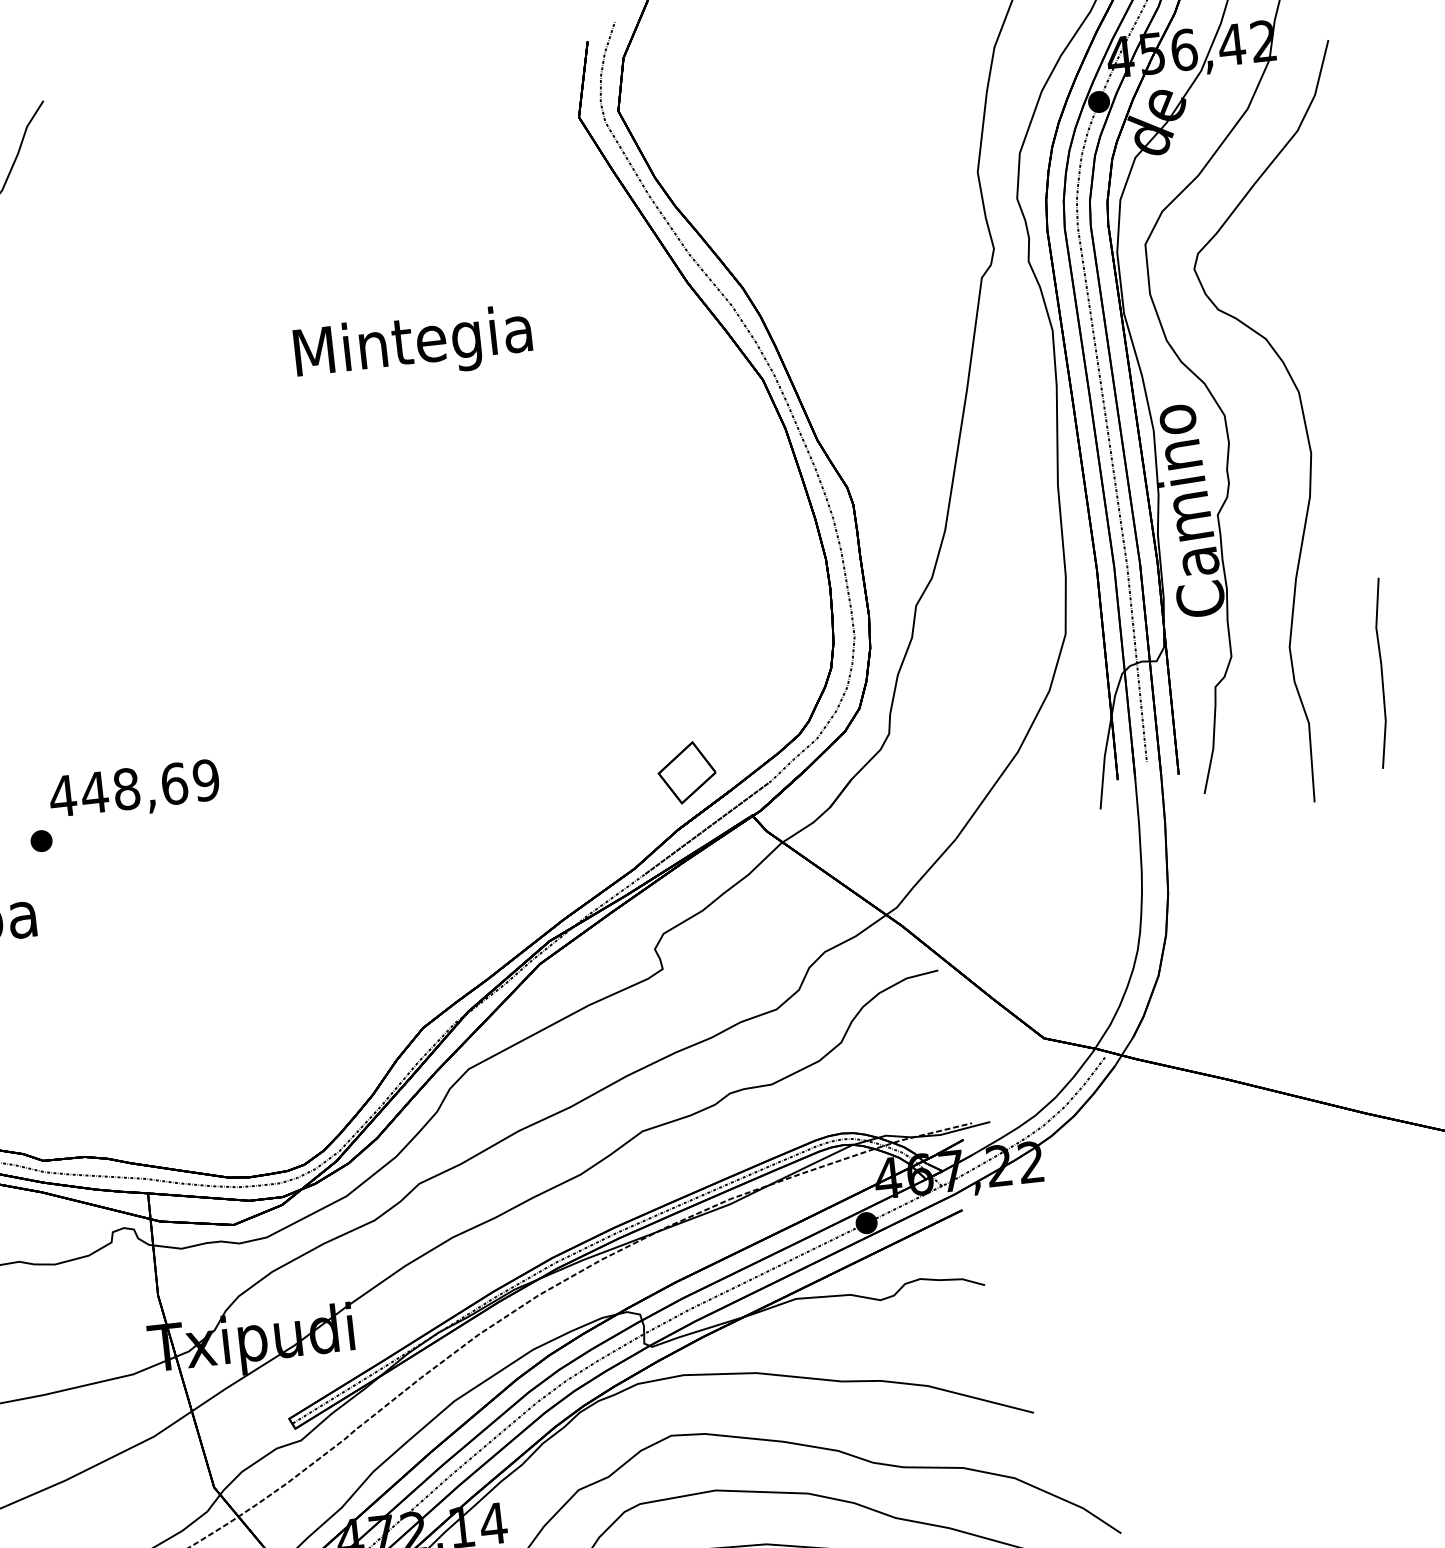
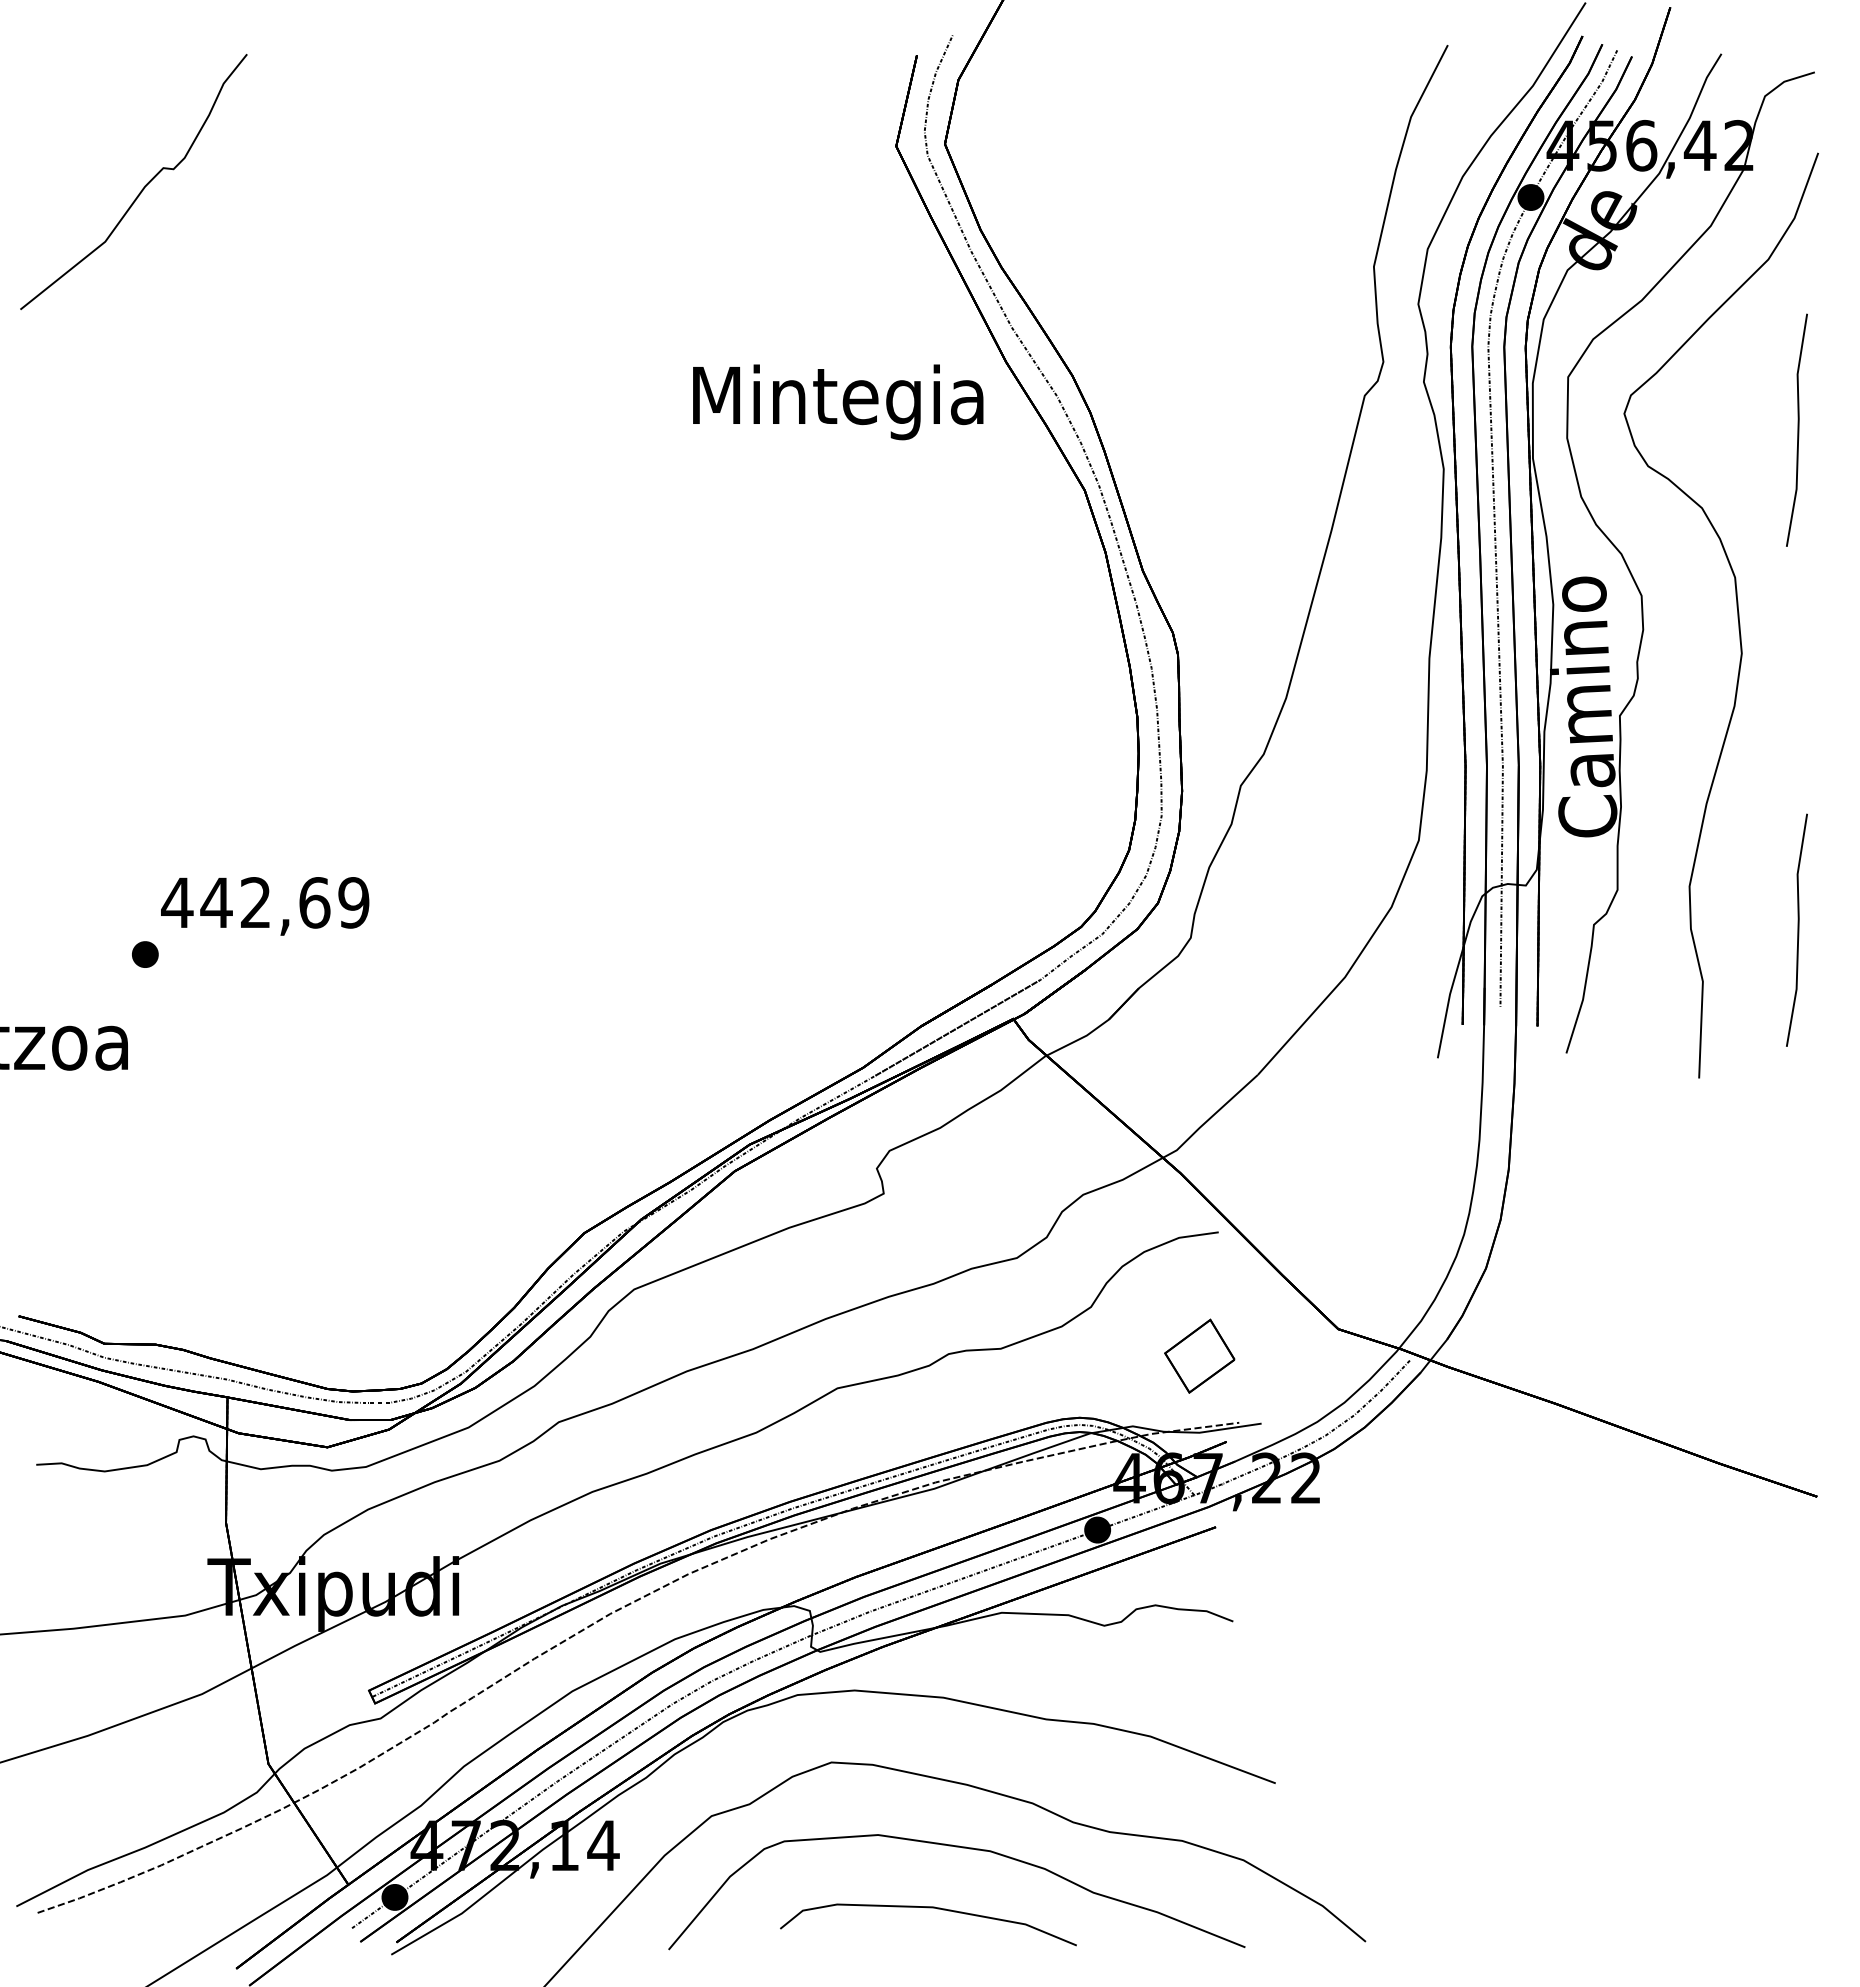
part: (1335, 266) -> (1796, 429), added
text: (413, 346) -> (838, 402), moved
part: (686, 772) -> (1199, 1355), moved
text: (126, 788) -> (255, 902), 448,69 -> 442,69

